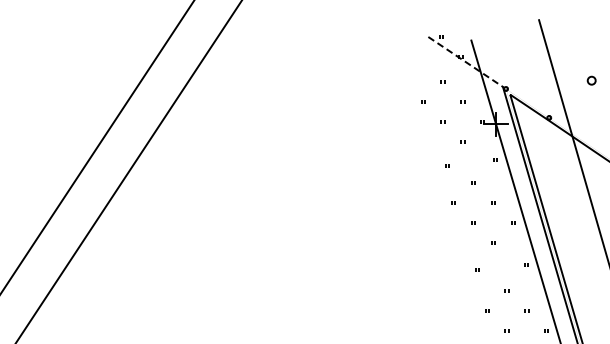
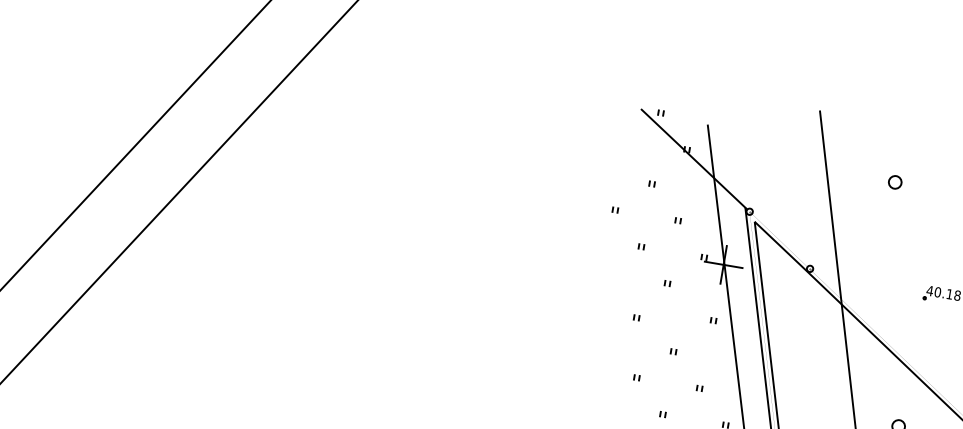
line: (466, 62) -> (694, 159), dashed -> solid
part: (591, 80) -> (894, 181), moved

